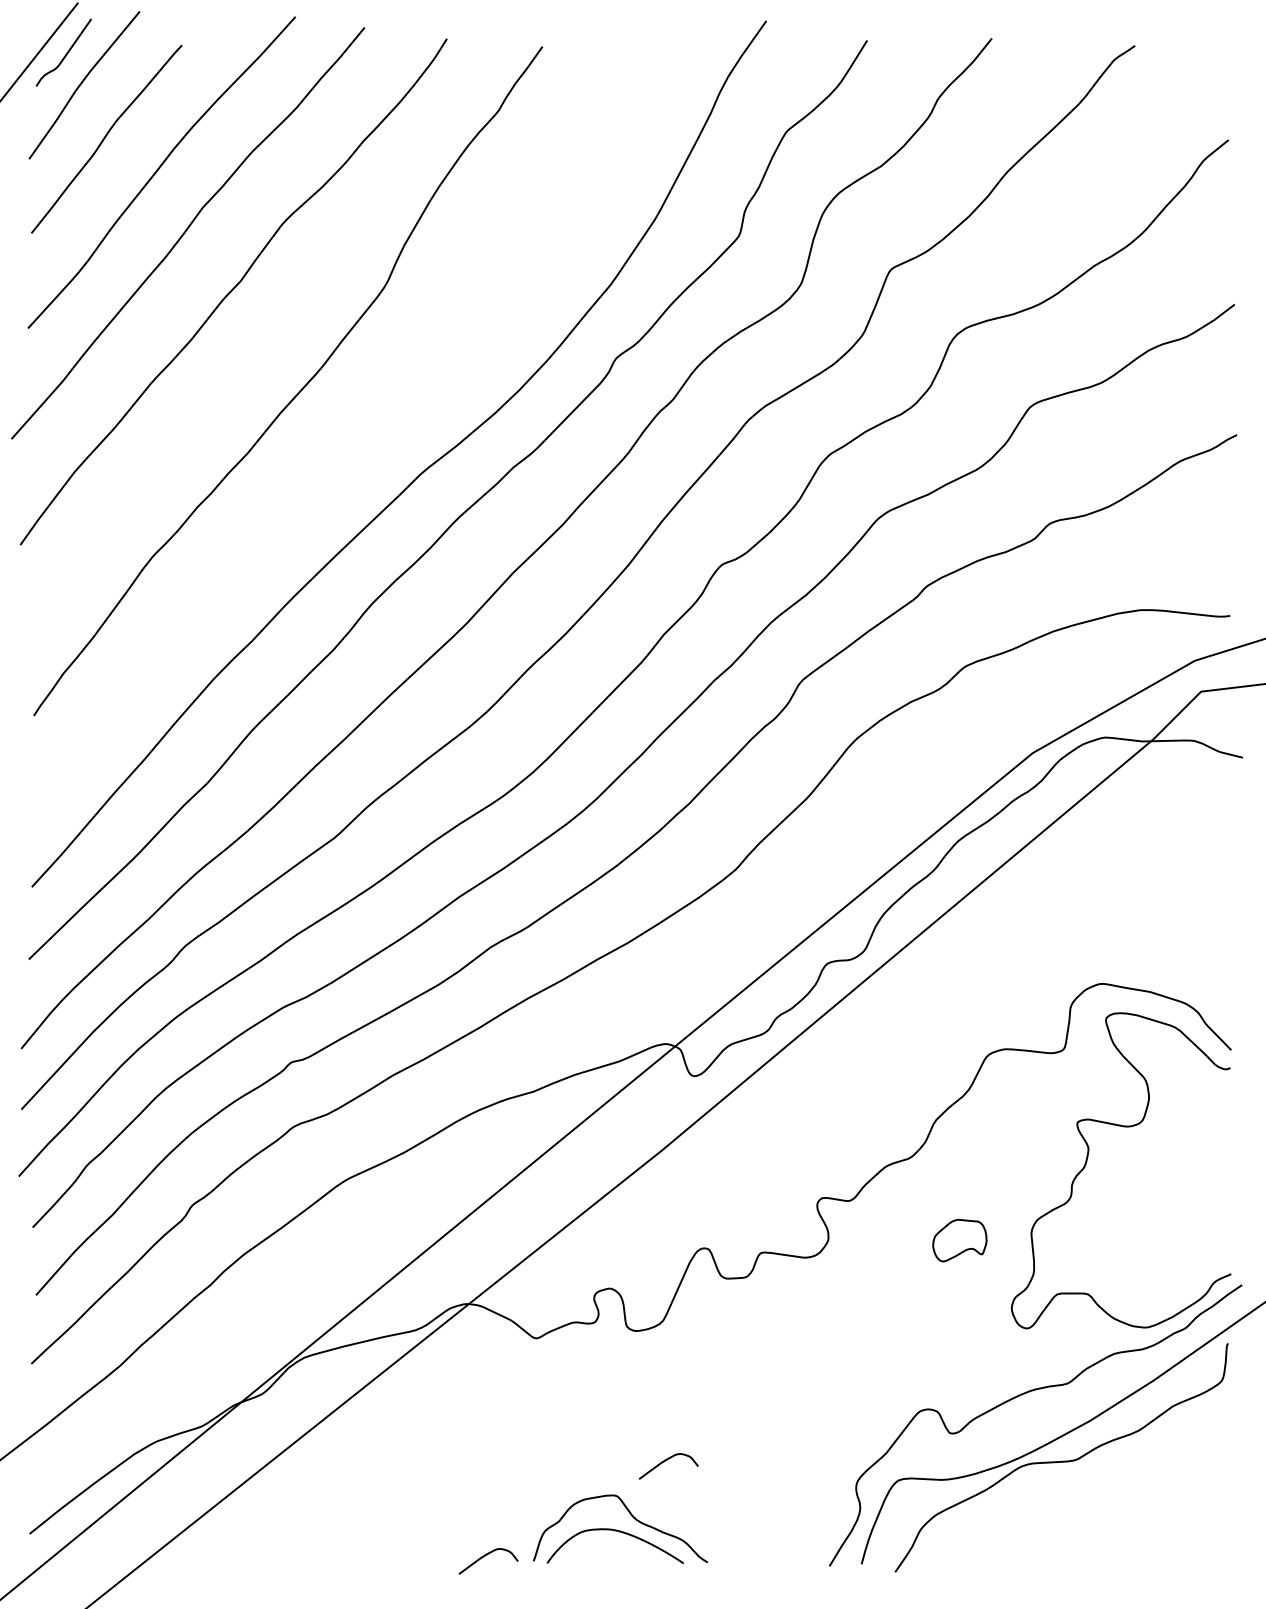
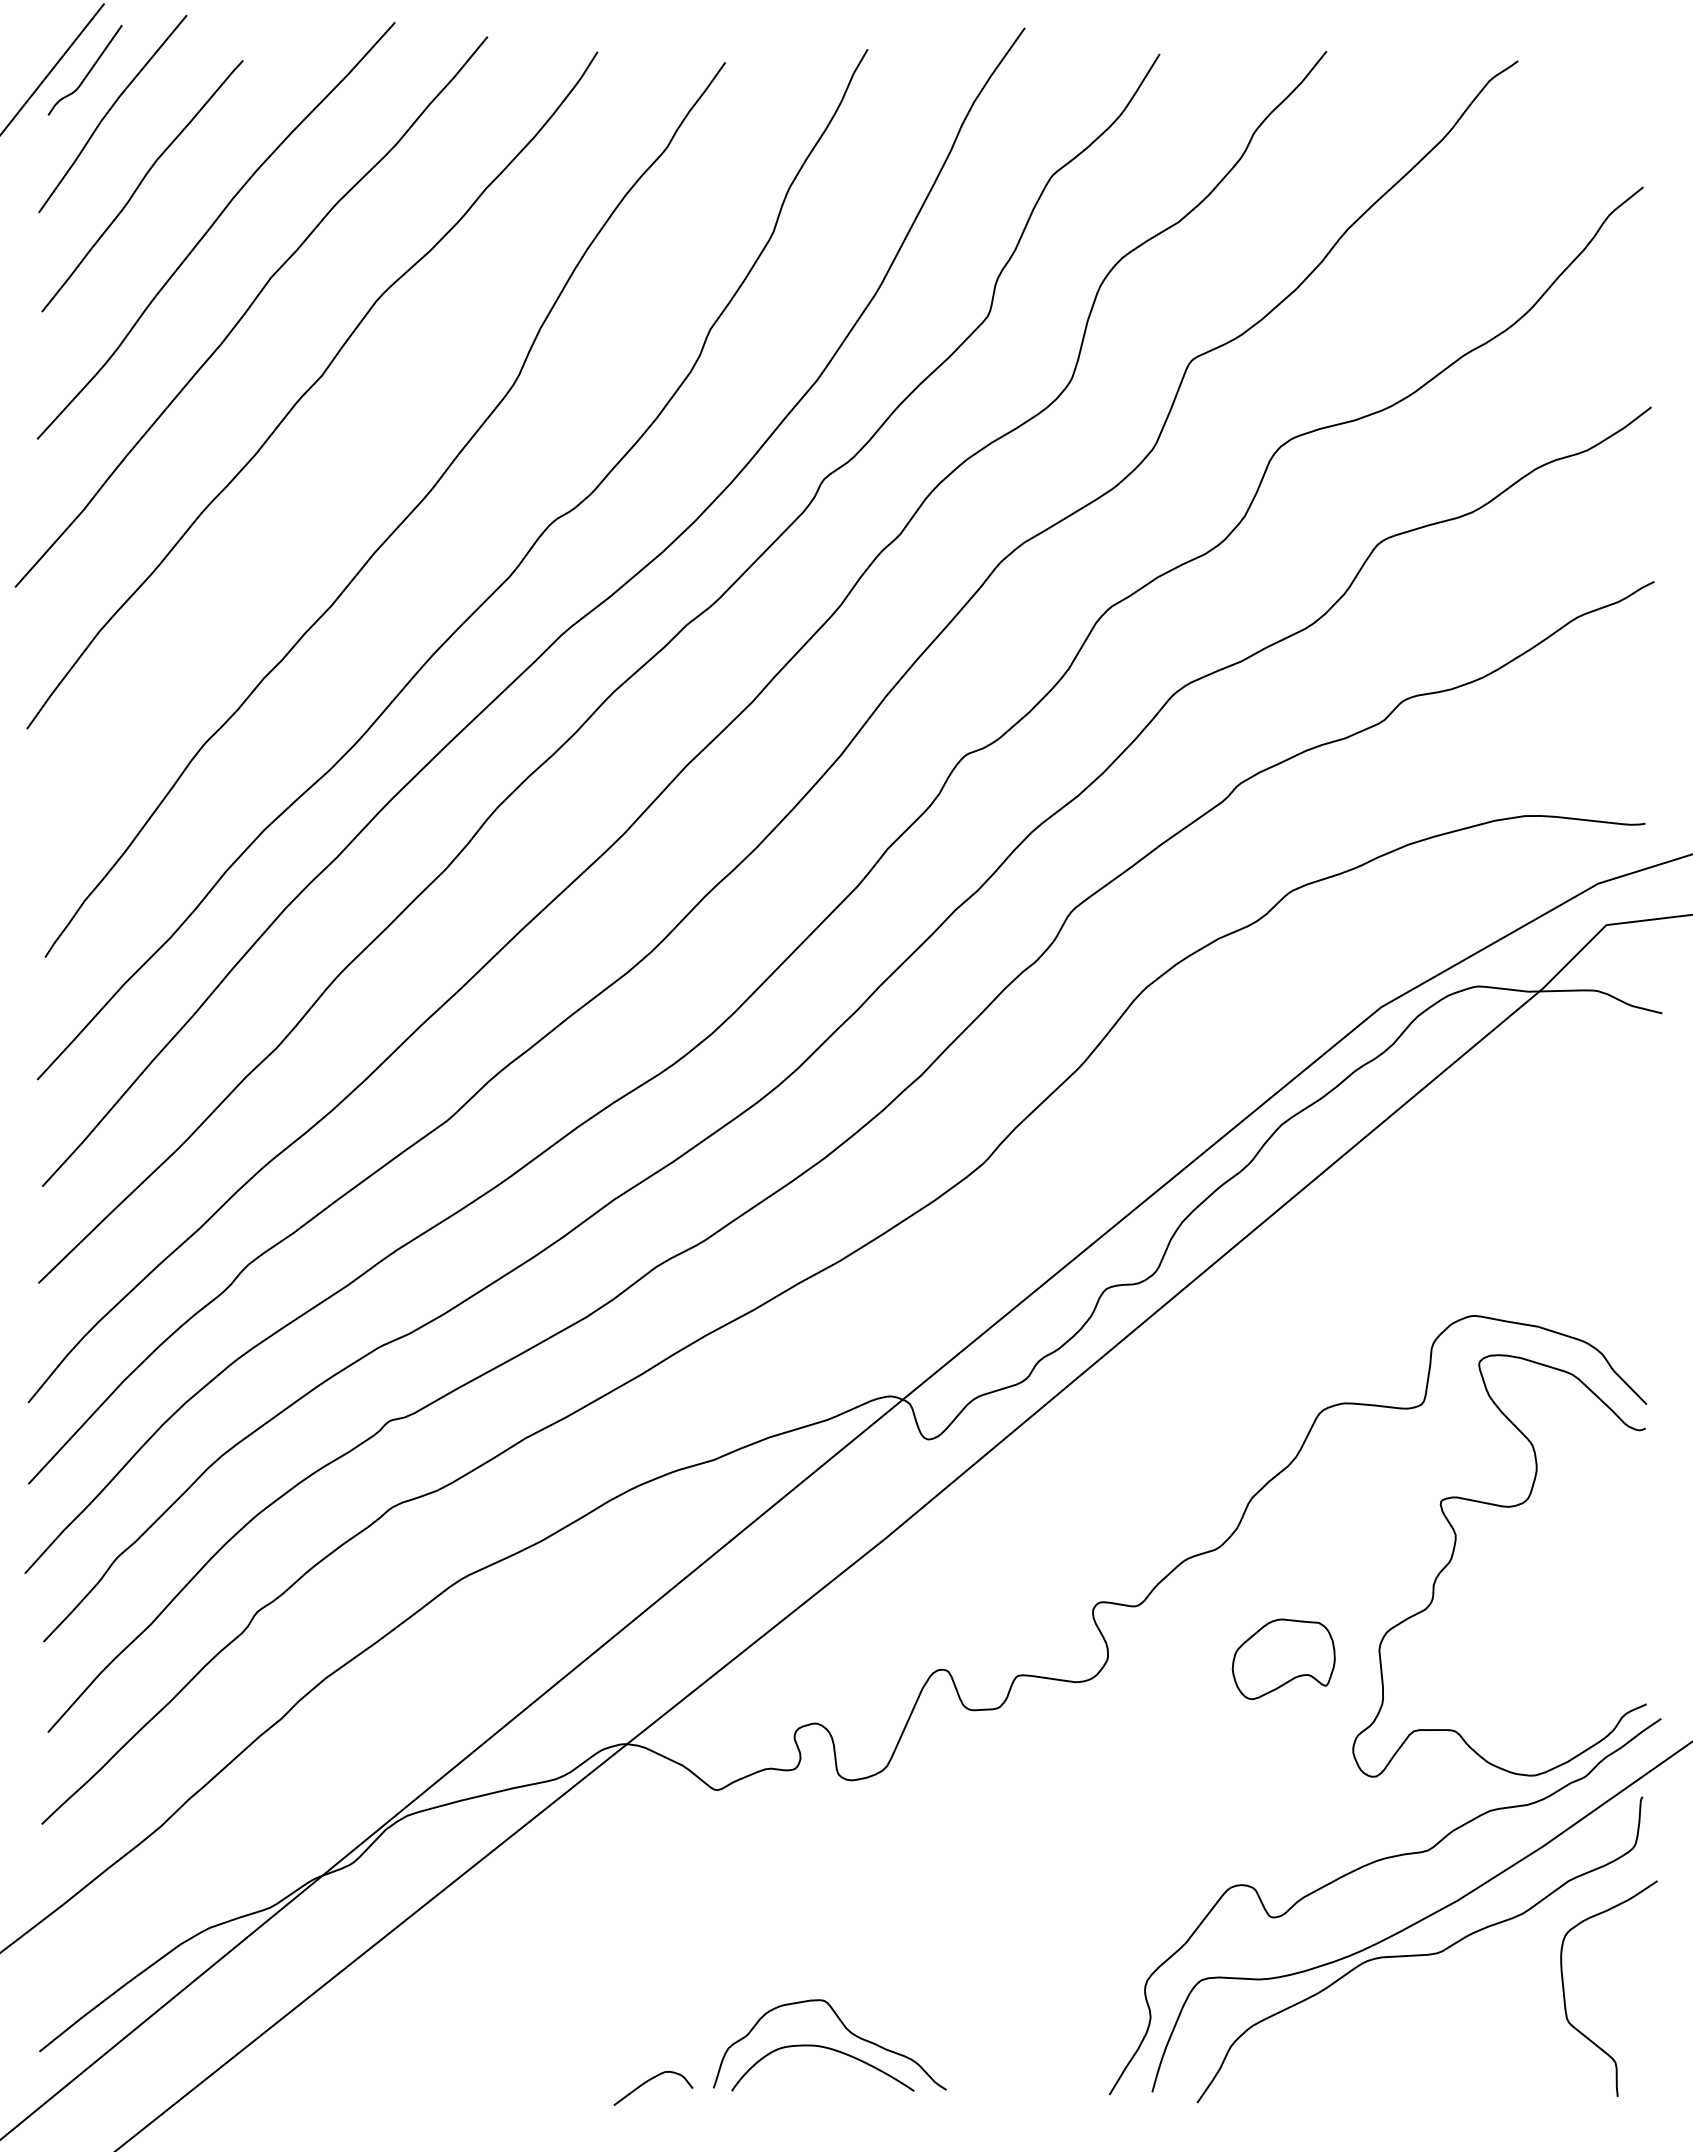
curve: (363, 447) -> (486, 598), added
part: (959, 1240) -> (1283, 1659), size x1.43
curve: (665, 1461) -> (890, 1954), removed
curve: (1170, 1493) -> (1565, 1997), added

